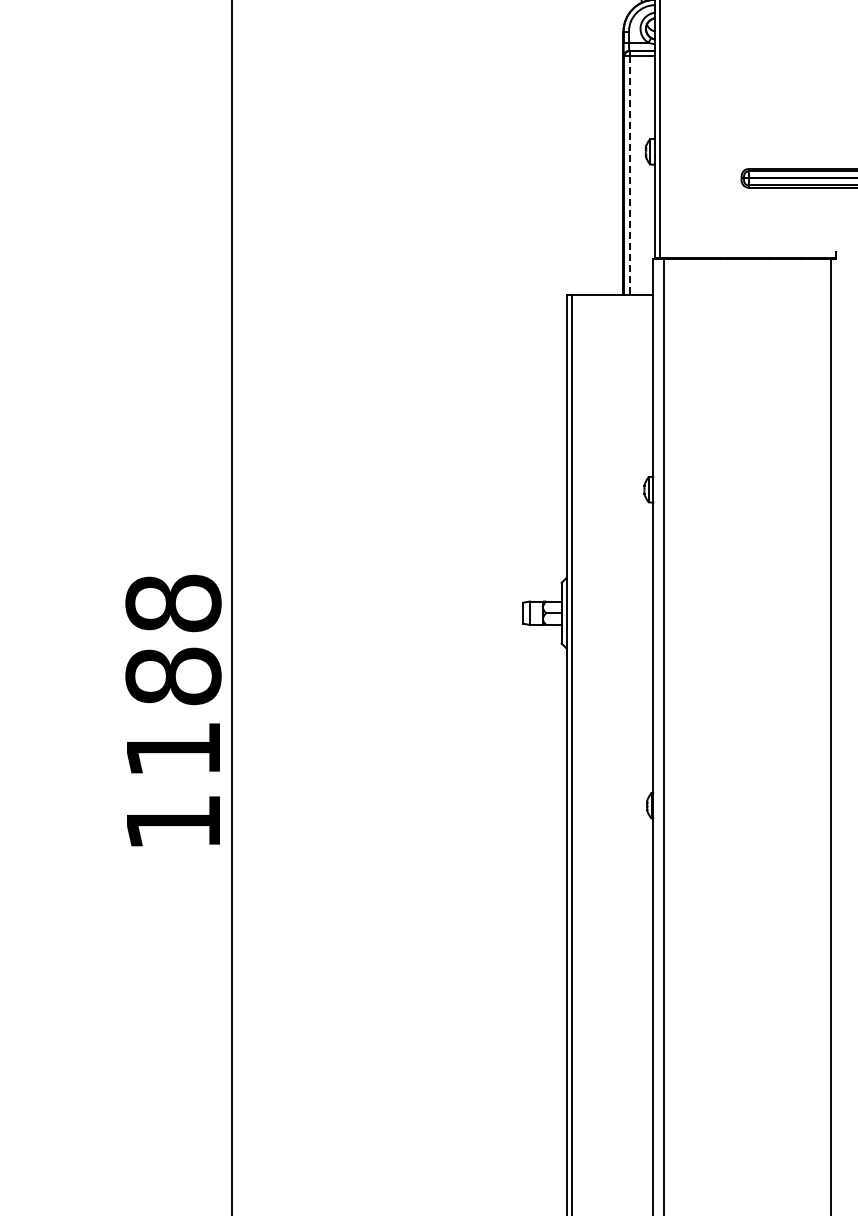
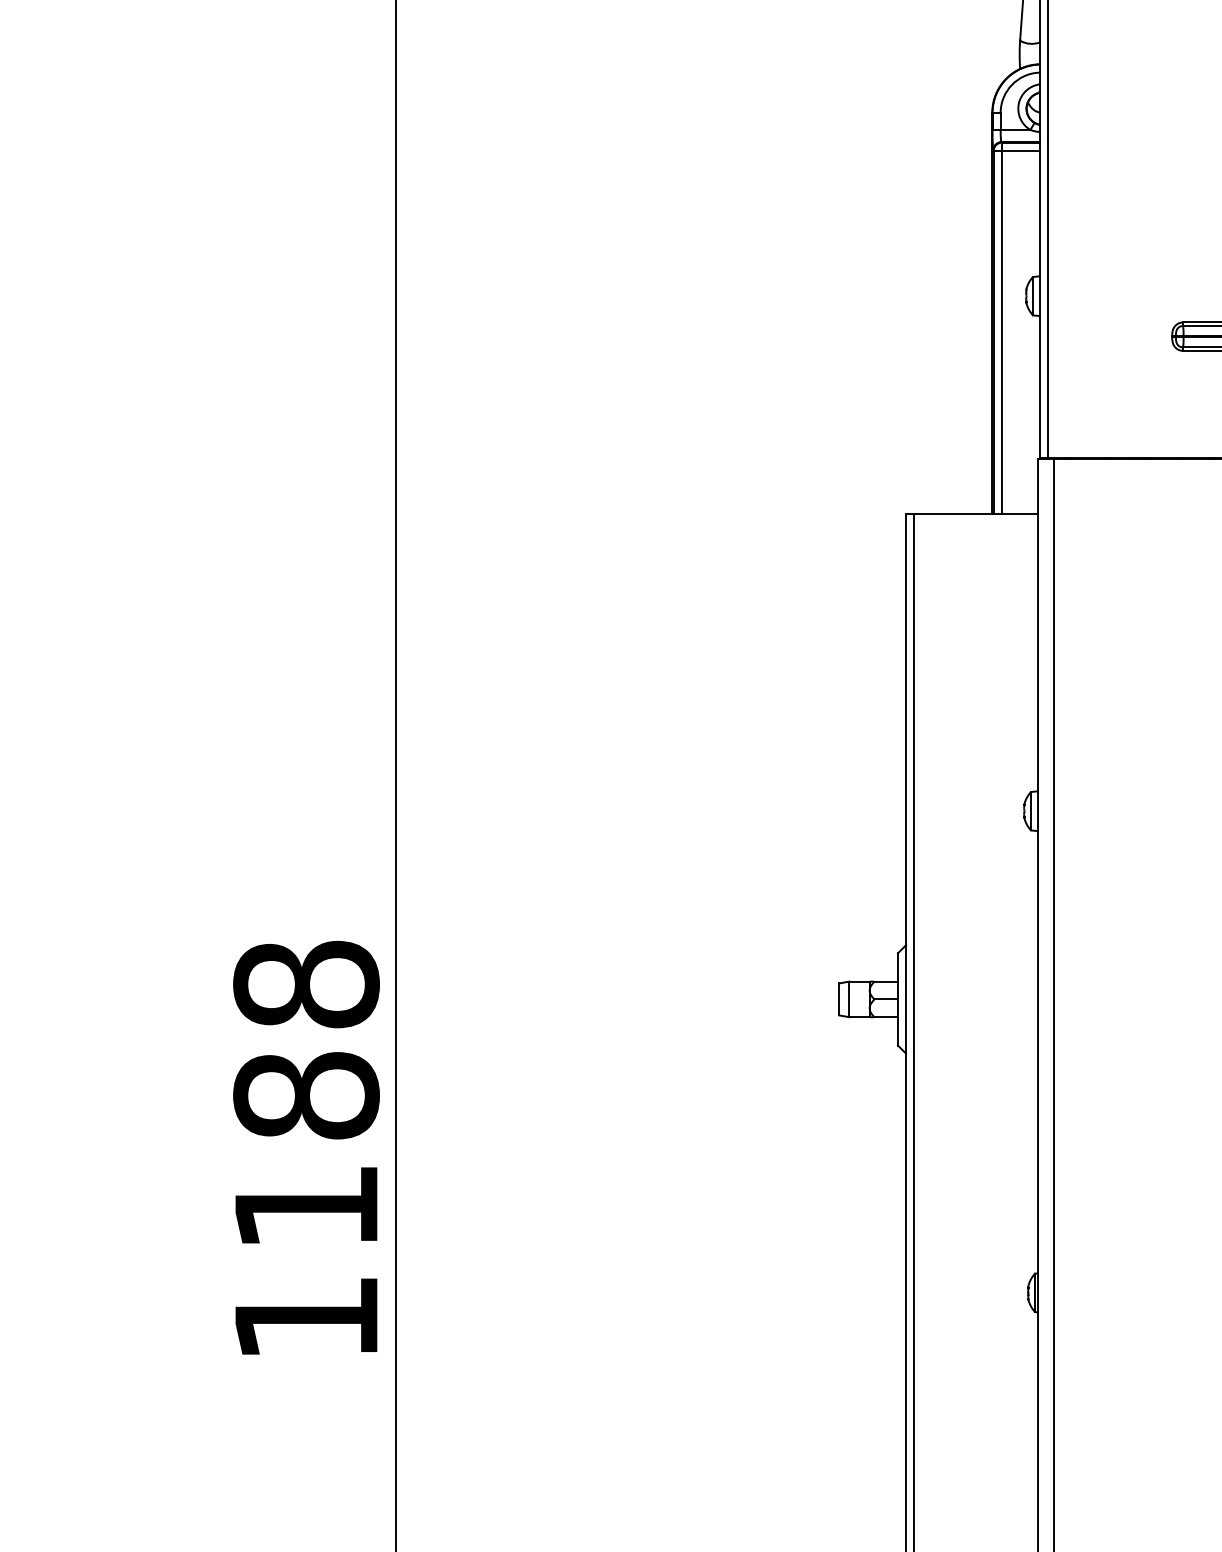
line: (629, 175) -> (1001, 332), dashed -> solid

